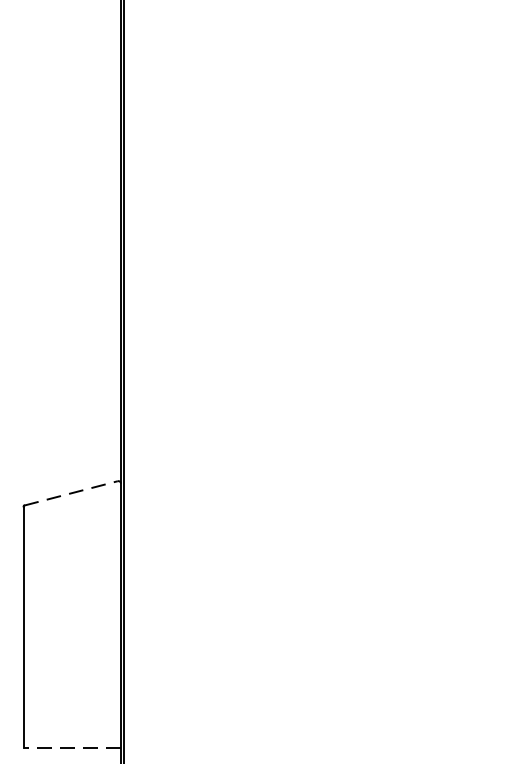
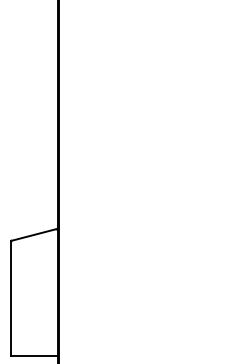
line: (70, 494) -> (33, 235), dashed -> solid
line: (70, 748) -> (33, 356), dashed -> solid

